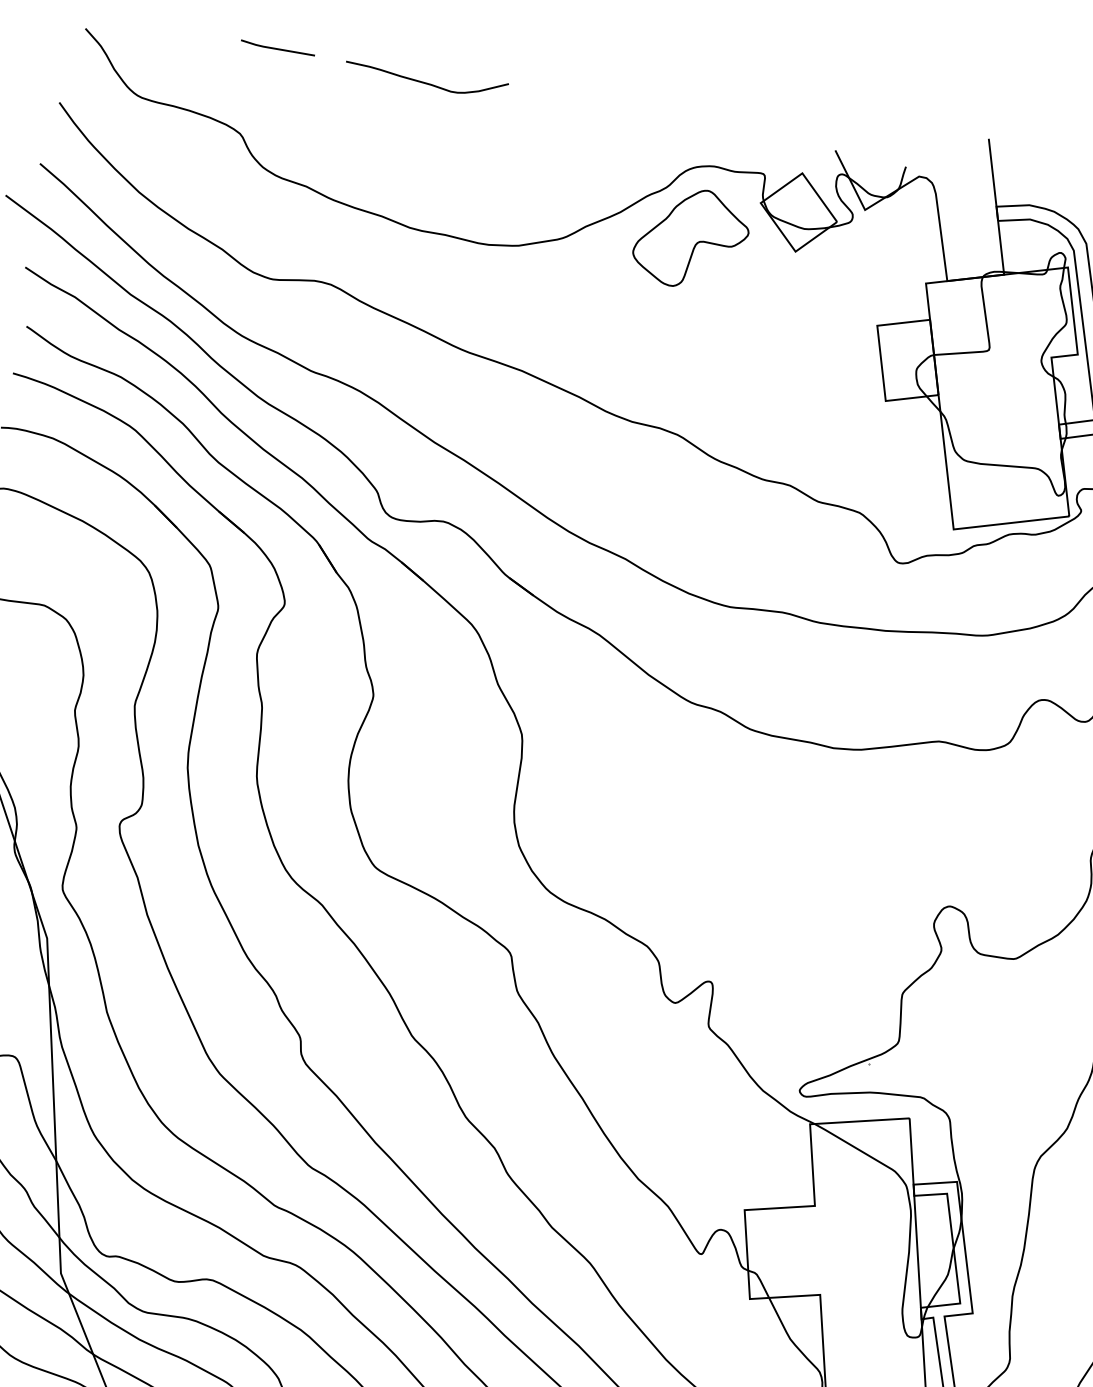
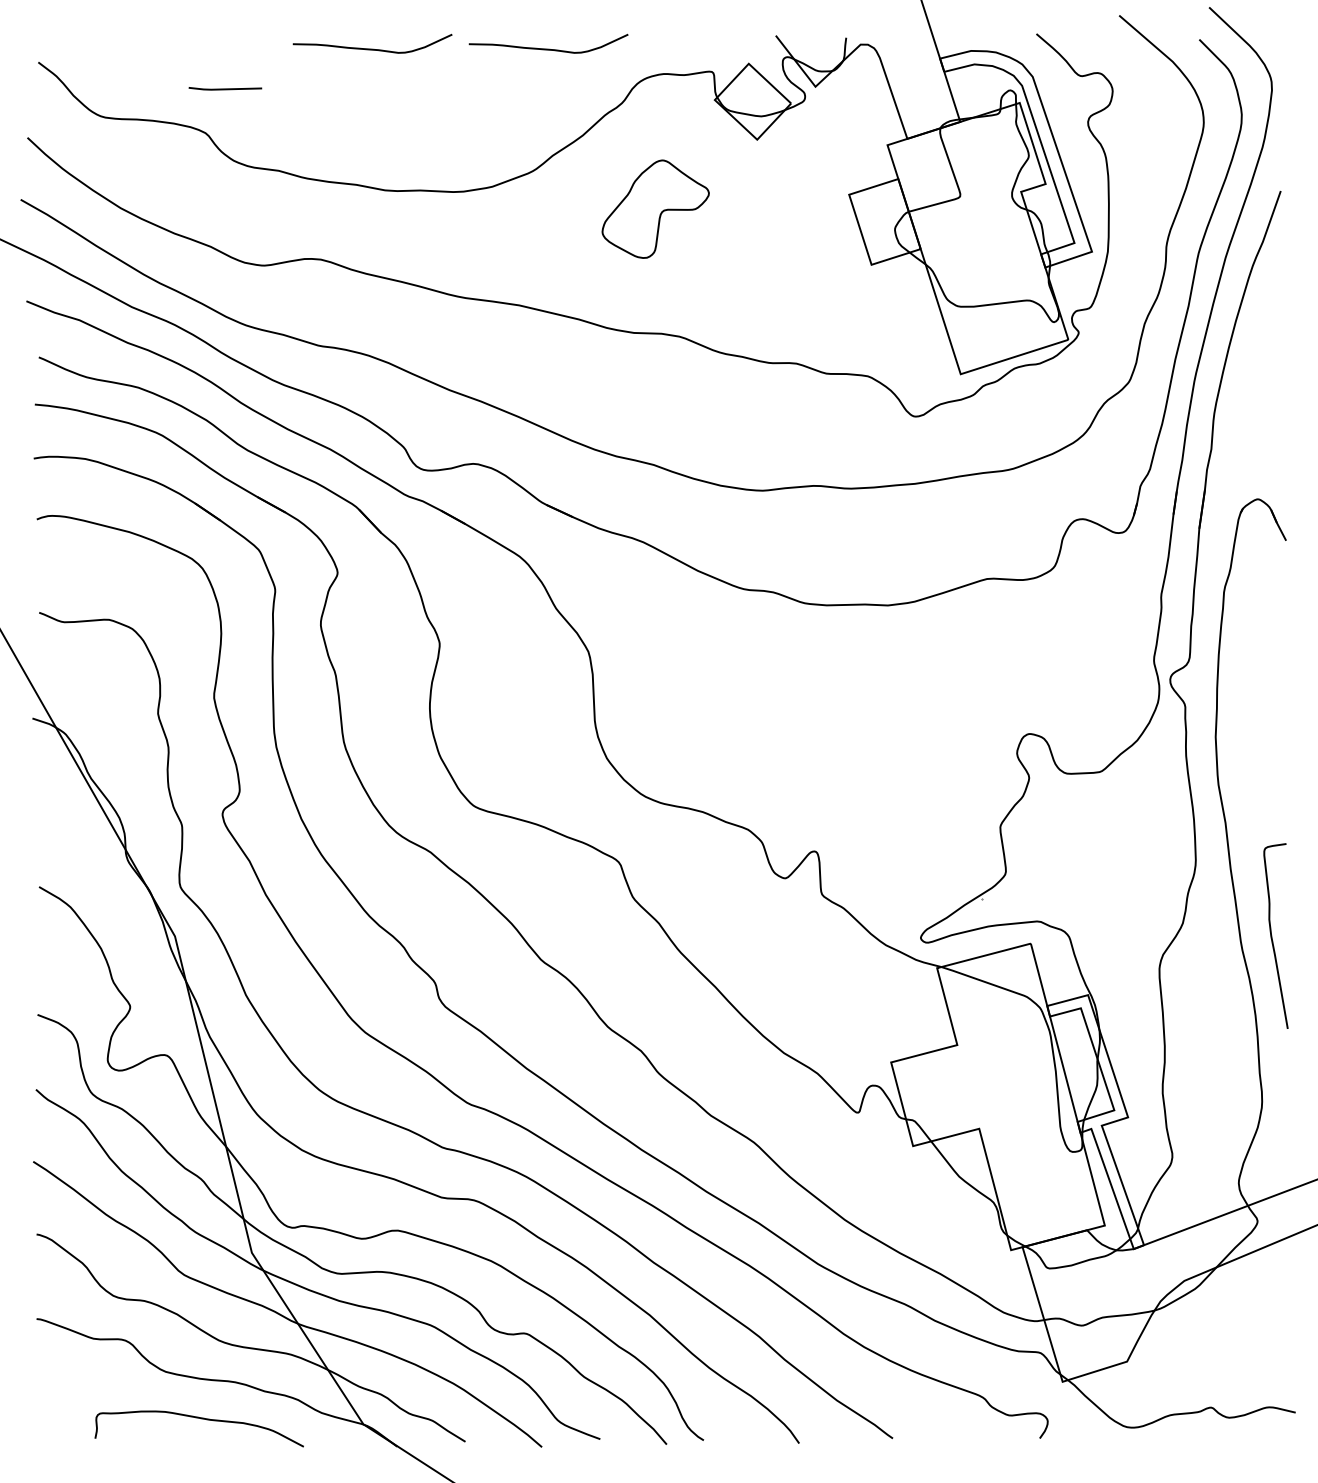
line: (278, 48) -> (225, 88), moved
curve: (603, 117) -> (548, 48), added
part: (691, 238) -> (655, 208), moved

